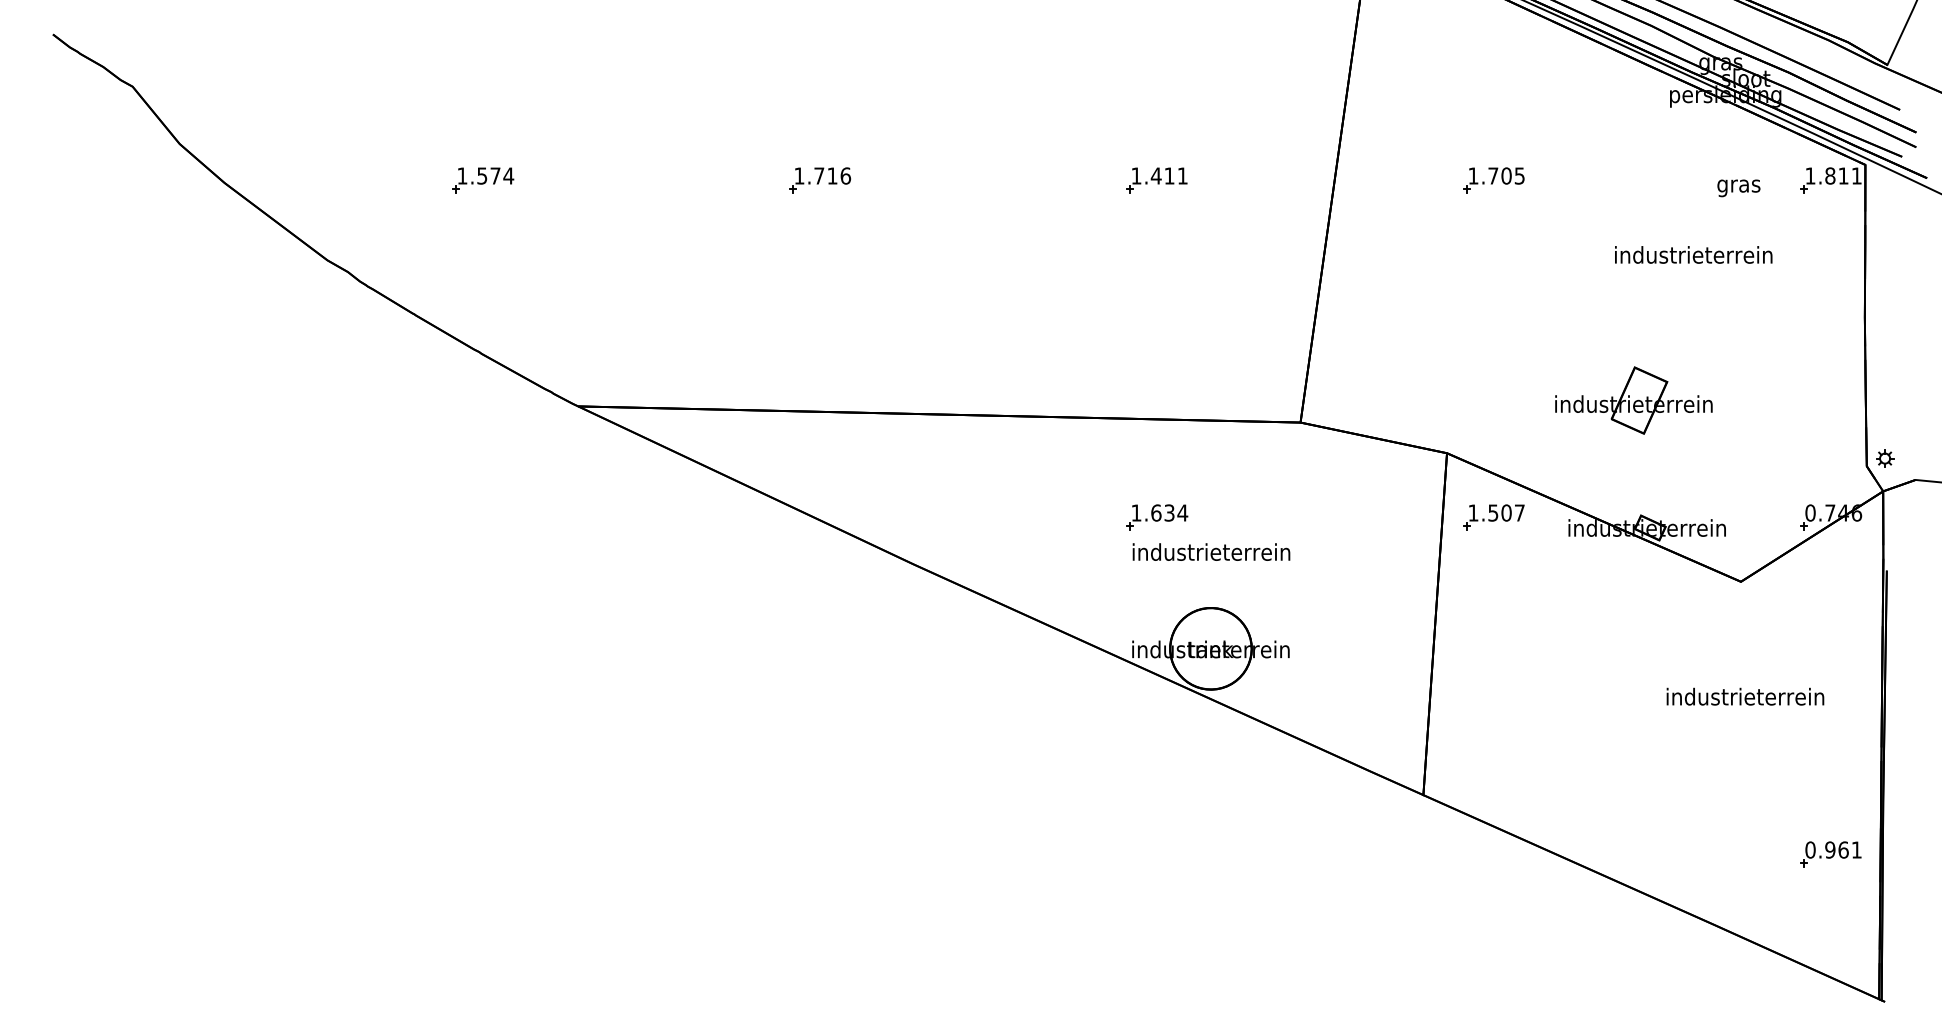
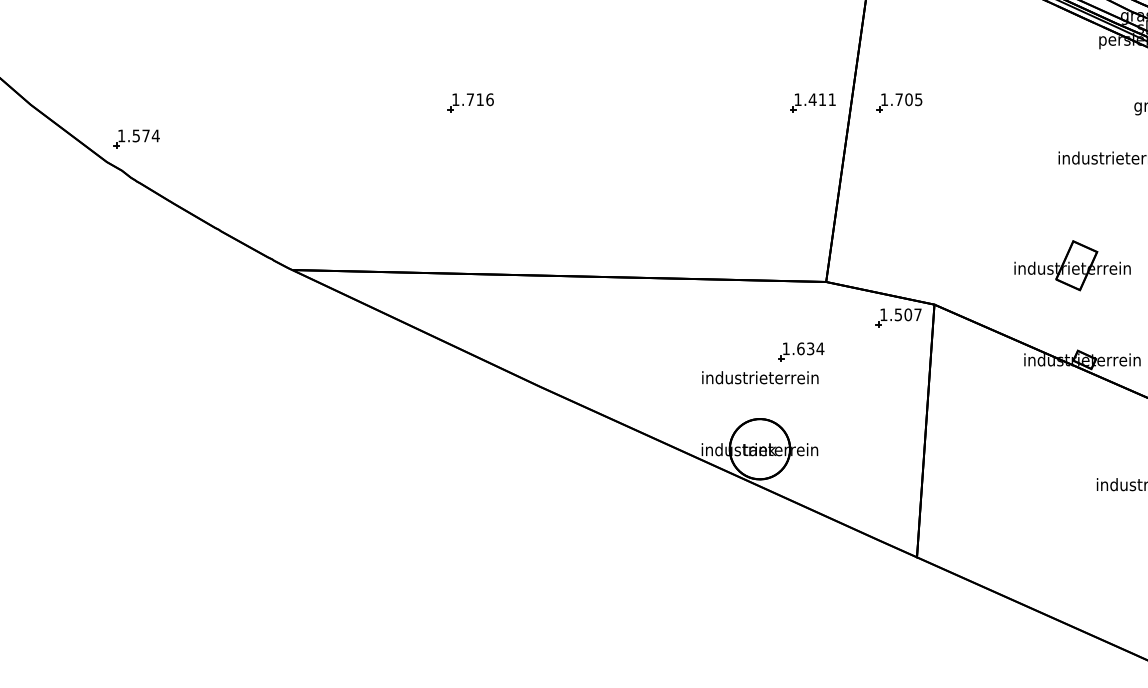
part: (483, 180) -> (137, 139), moved
part: (1156, 180) -> (812, 103), moved
part: (1493, 180) -> (899, 103), moved
part: (1157, 517) -> (801, 352), moved
part: (1493, 517) -> (898, 318), moved

